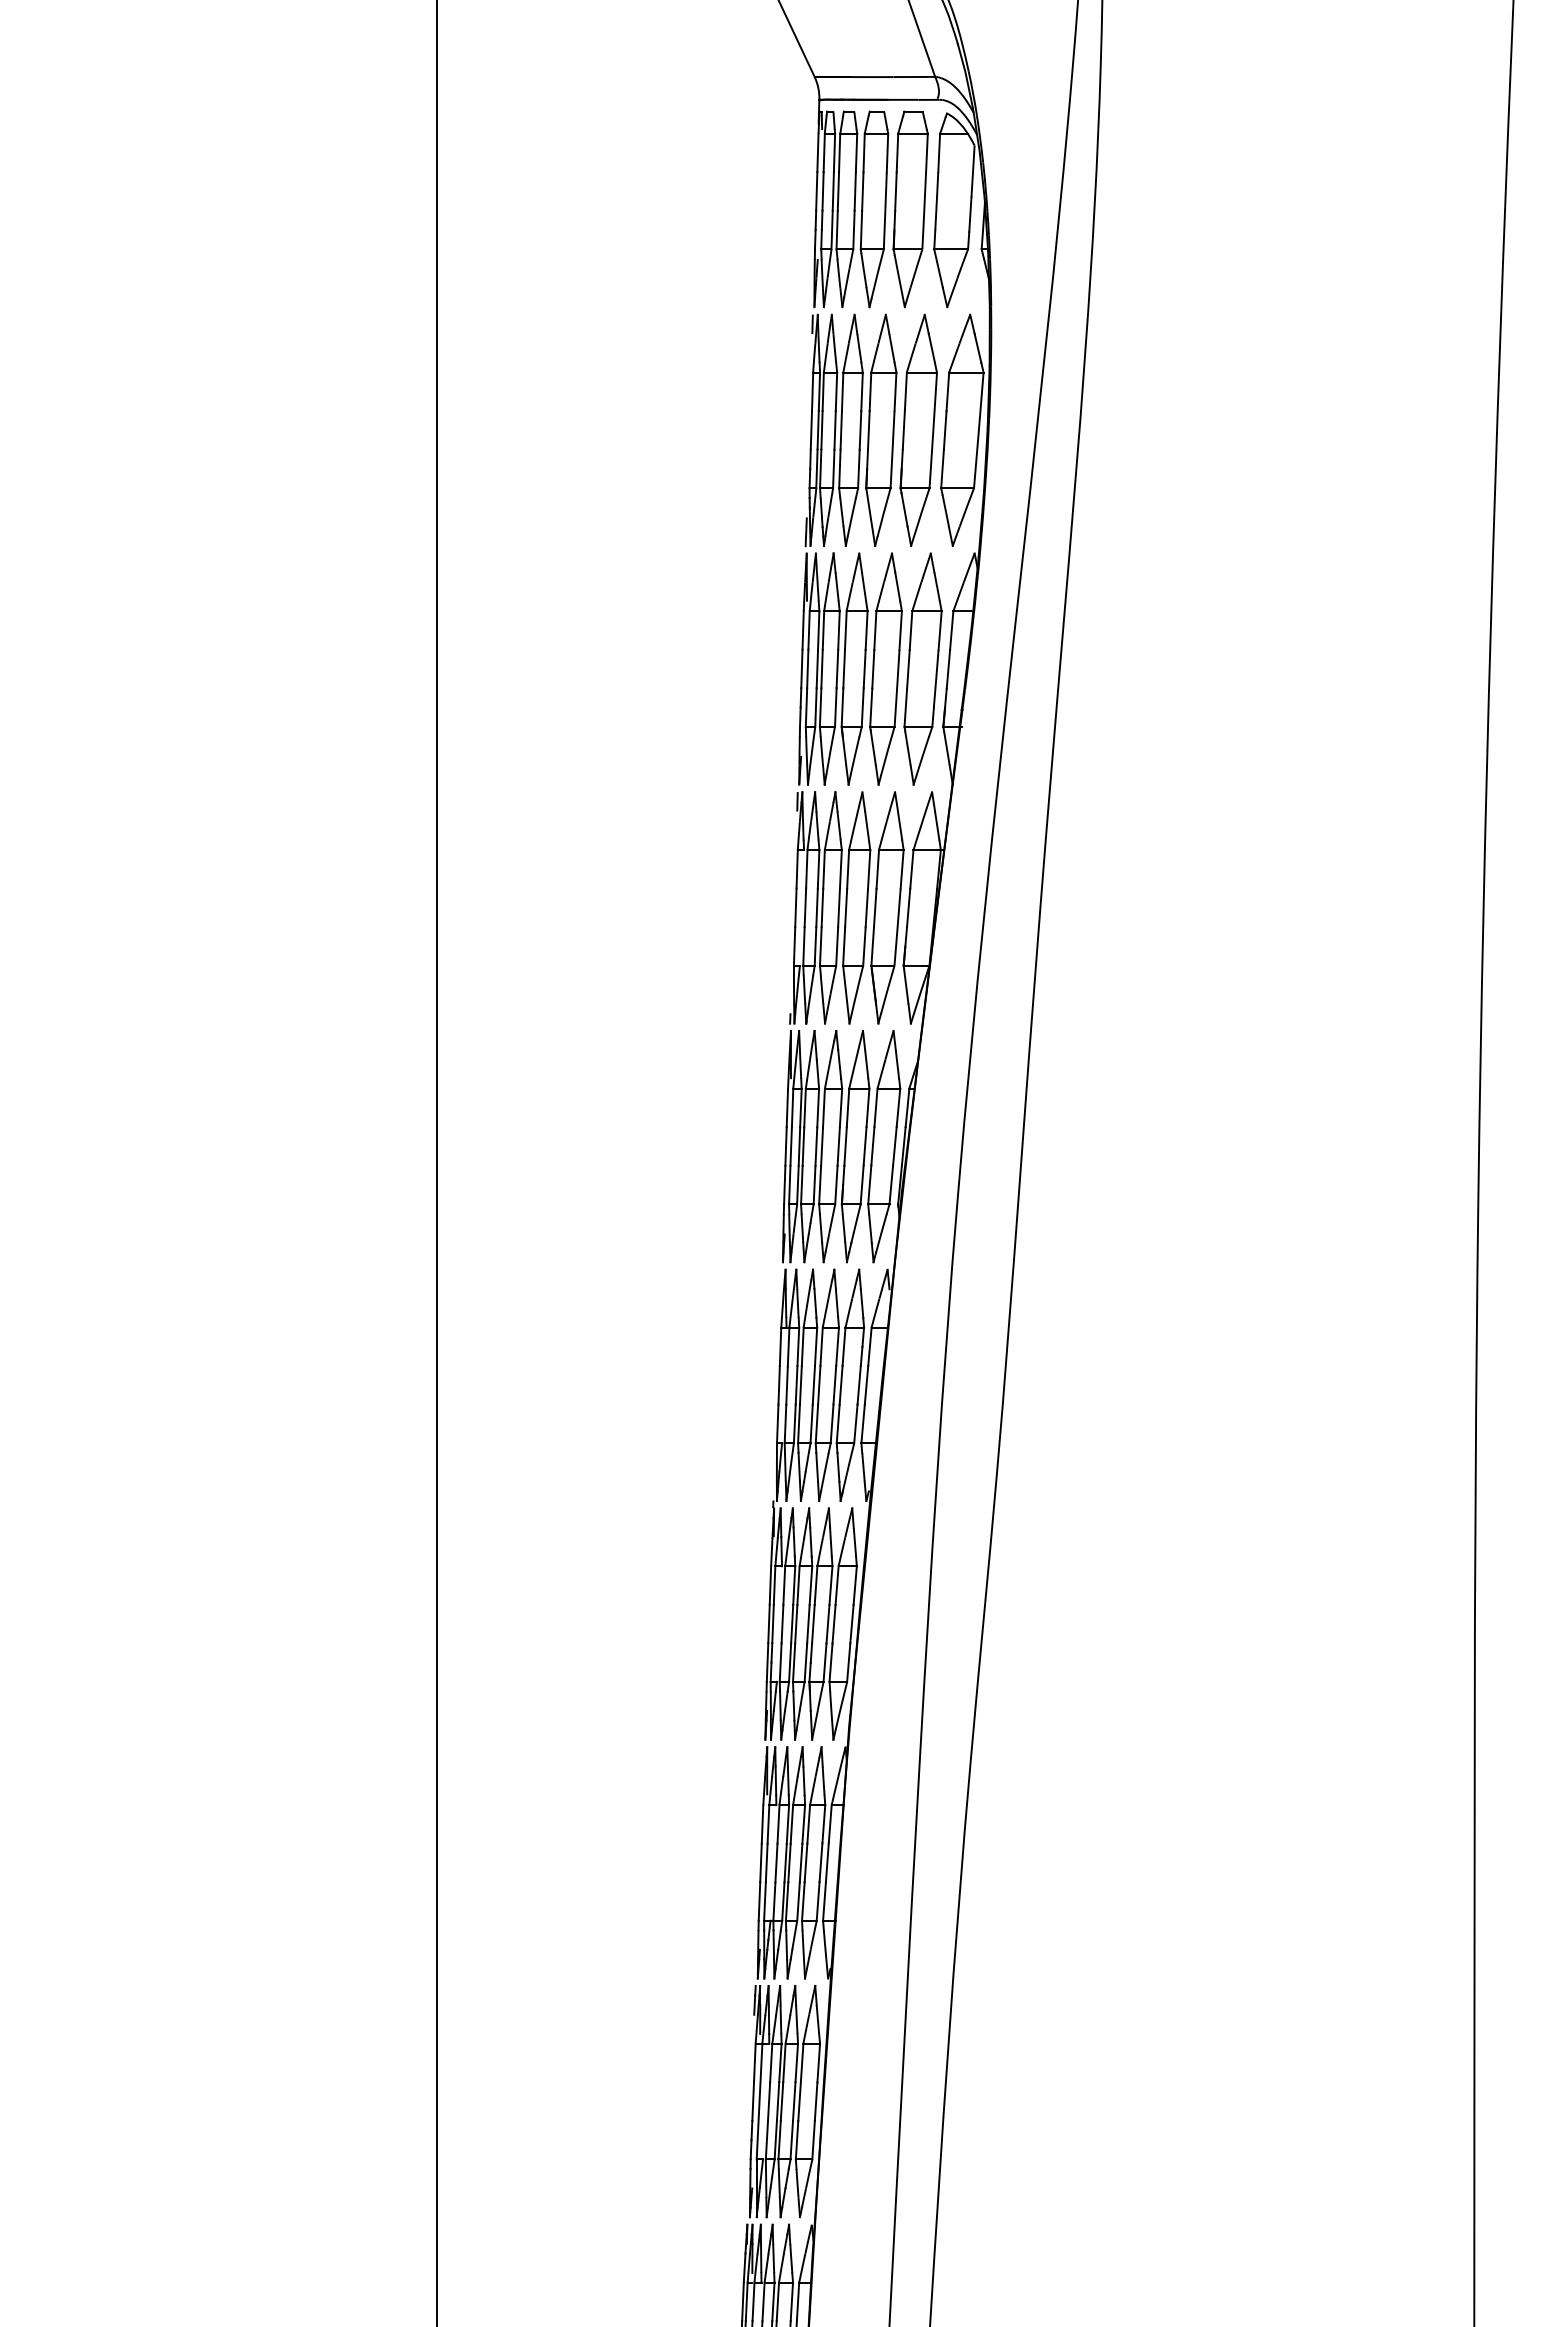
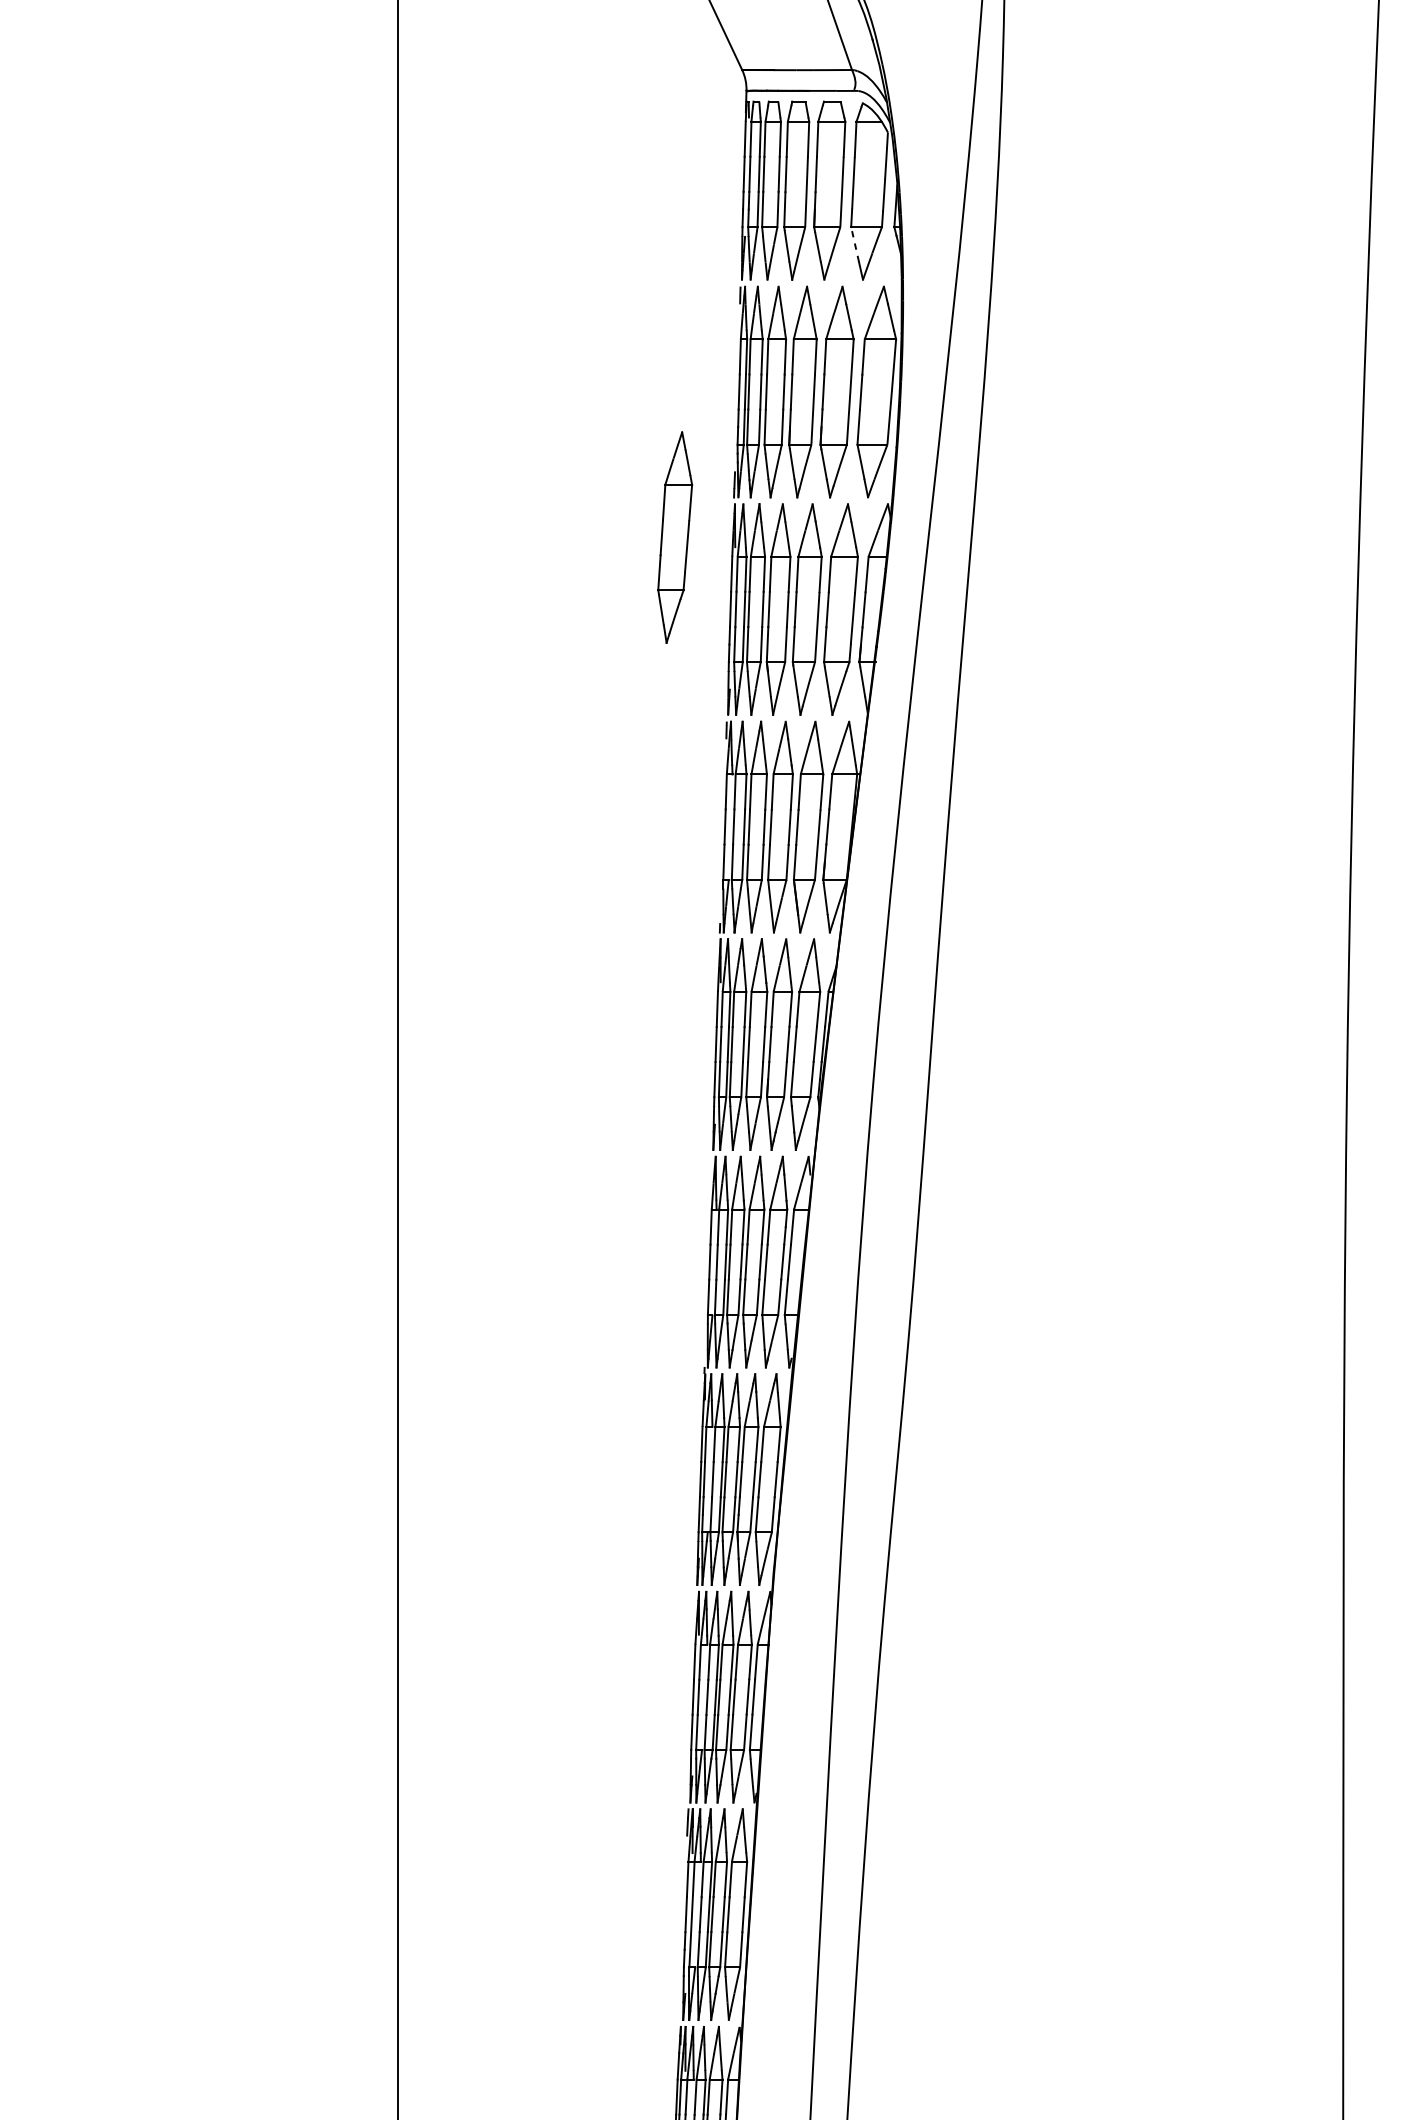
line: (938, 268) -> (855, 244), solid -> dashed
part: (740, 589) -> (674, 537), added

